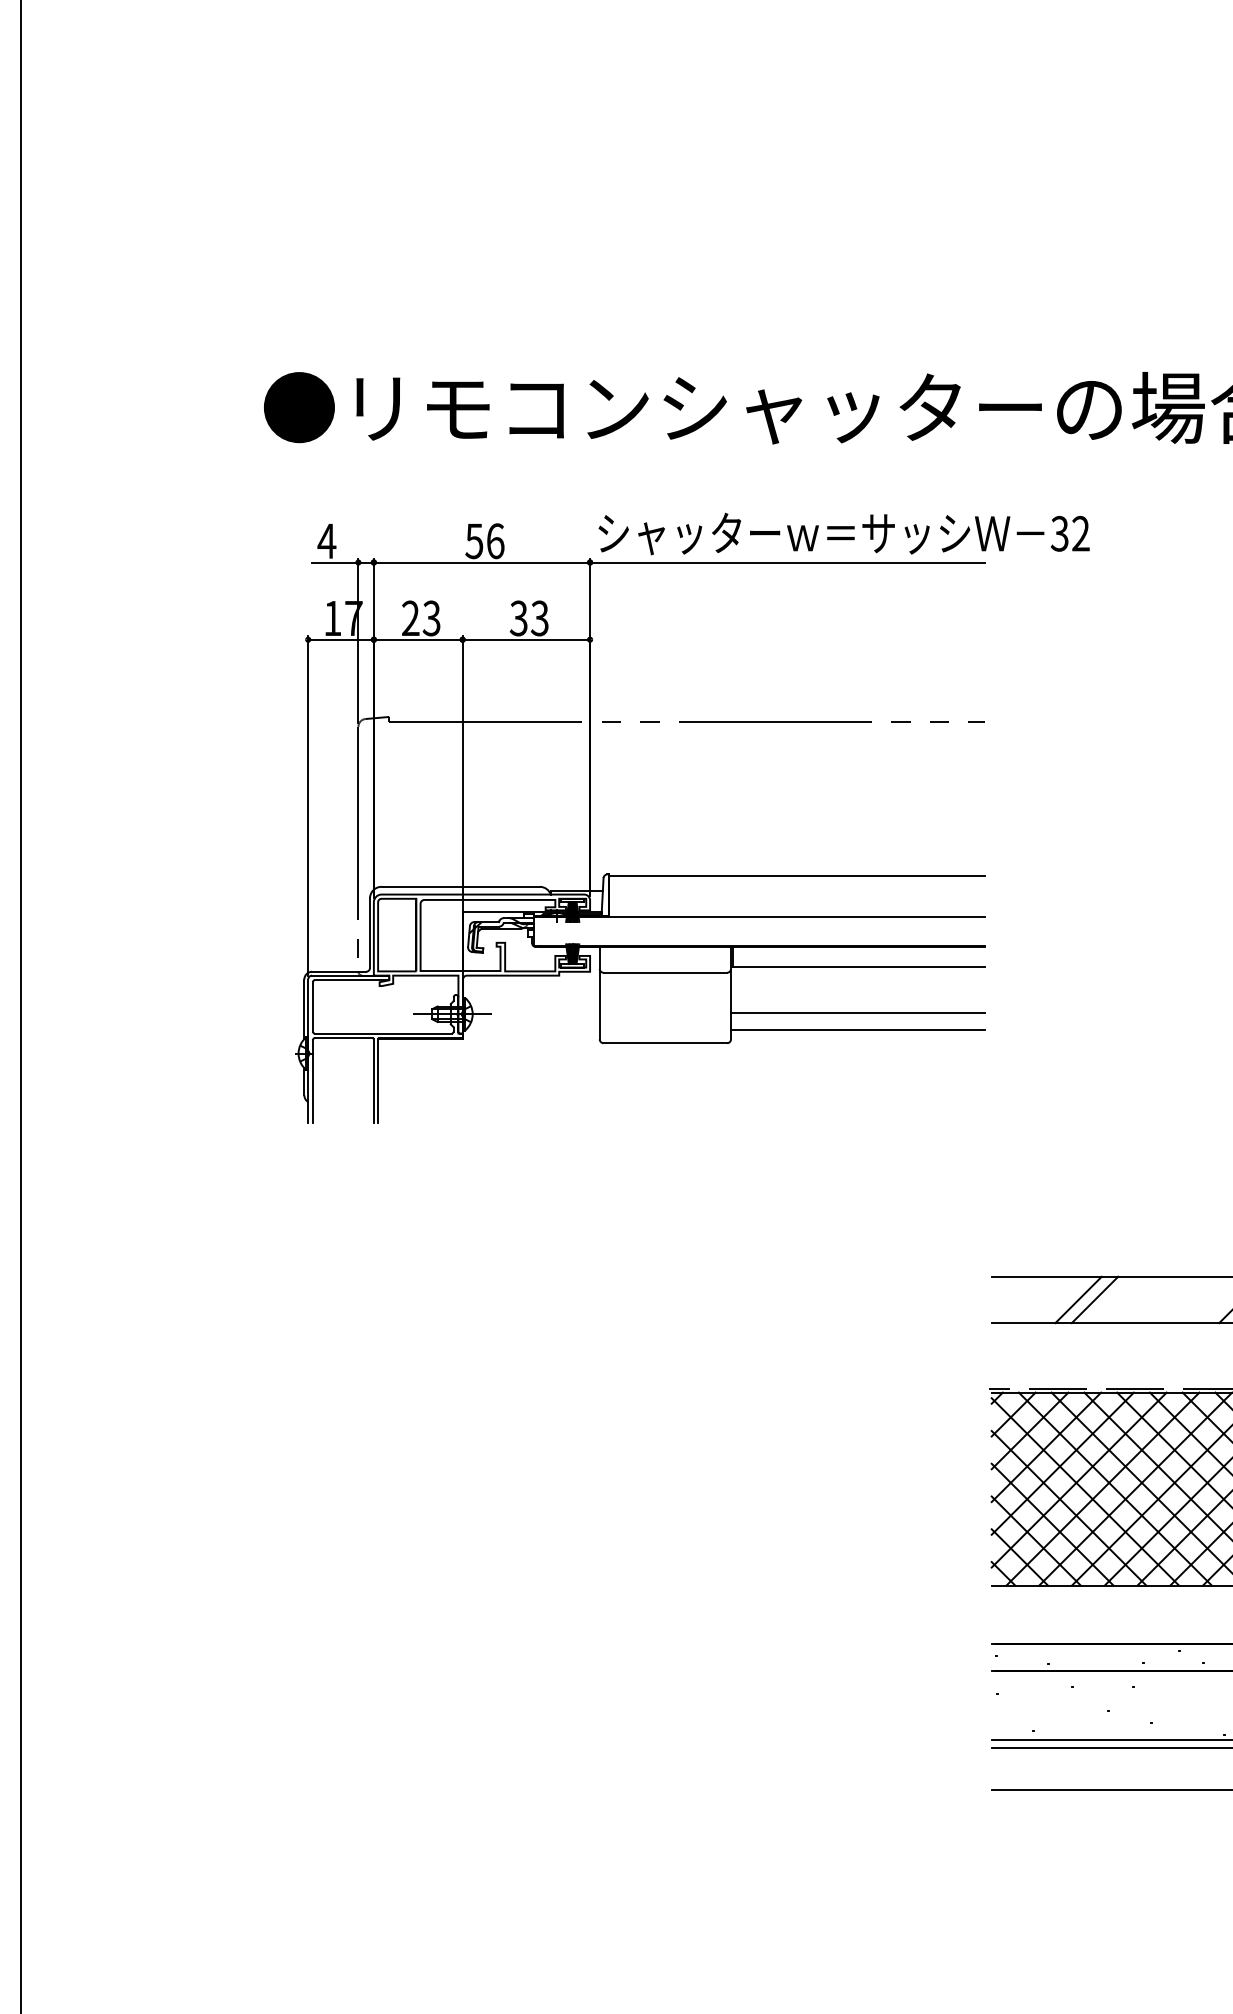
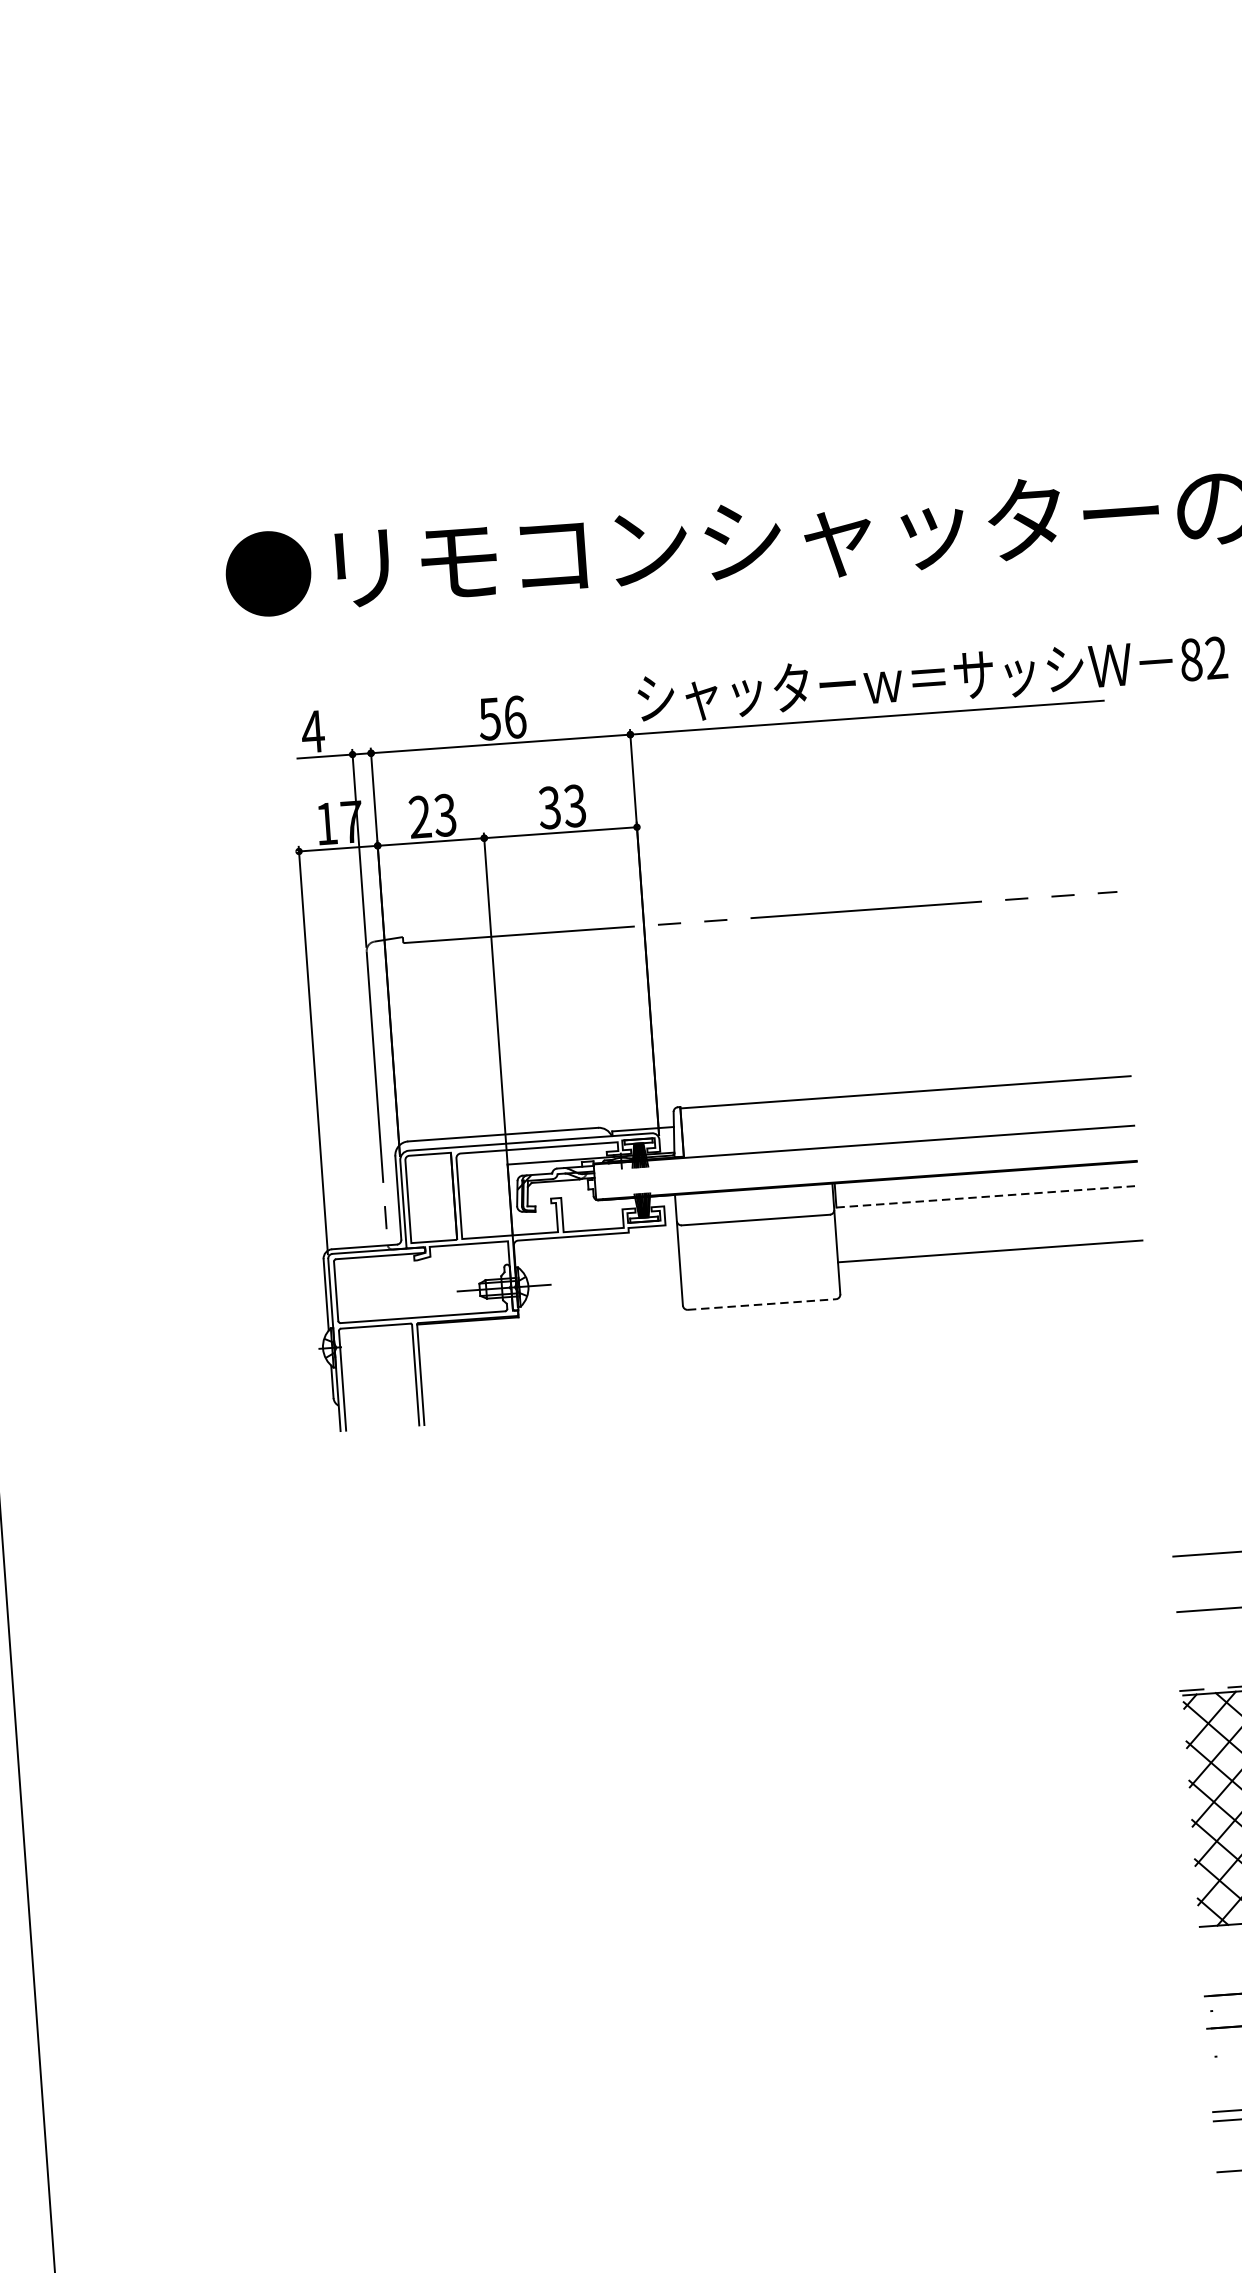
text: (1059, 533) -> (1190, 659), 32 -> 82
line: (858, 967) -> (987, 1197), solid -> dashed
line: (857, 1030) -> (991, 1272), removed
line: (665, 1043) -> (762, 1304), solid -> dashed

